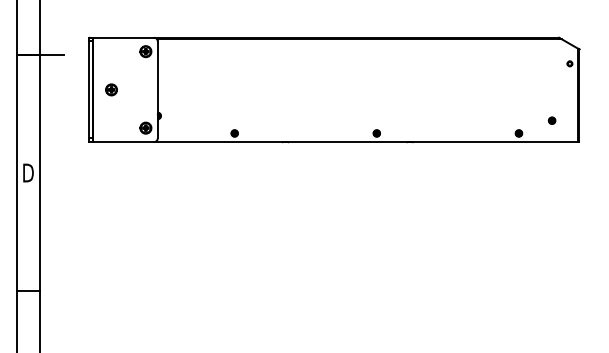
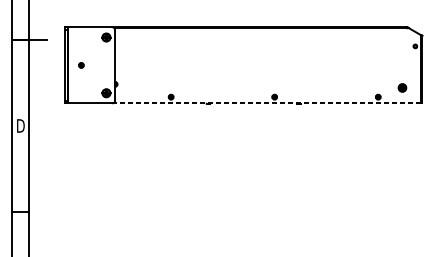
part: (111, 89) -> (81, 65), size x0.6
part: (551, 120) -> (401, 87), size x1.6
line: (366, 142) -> (267, 103), solid -> dashed

